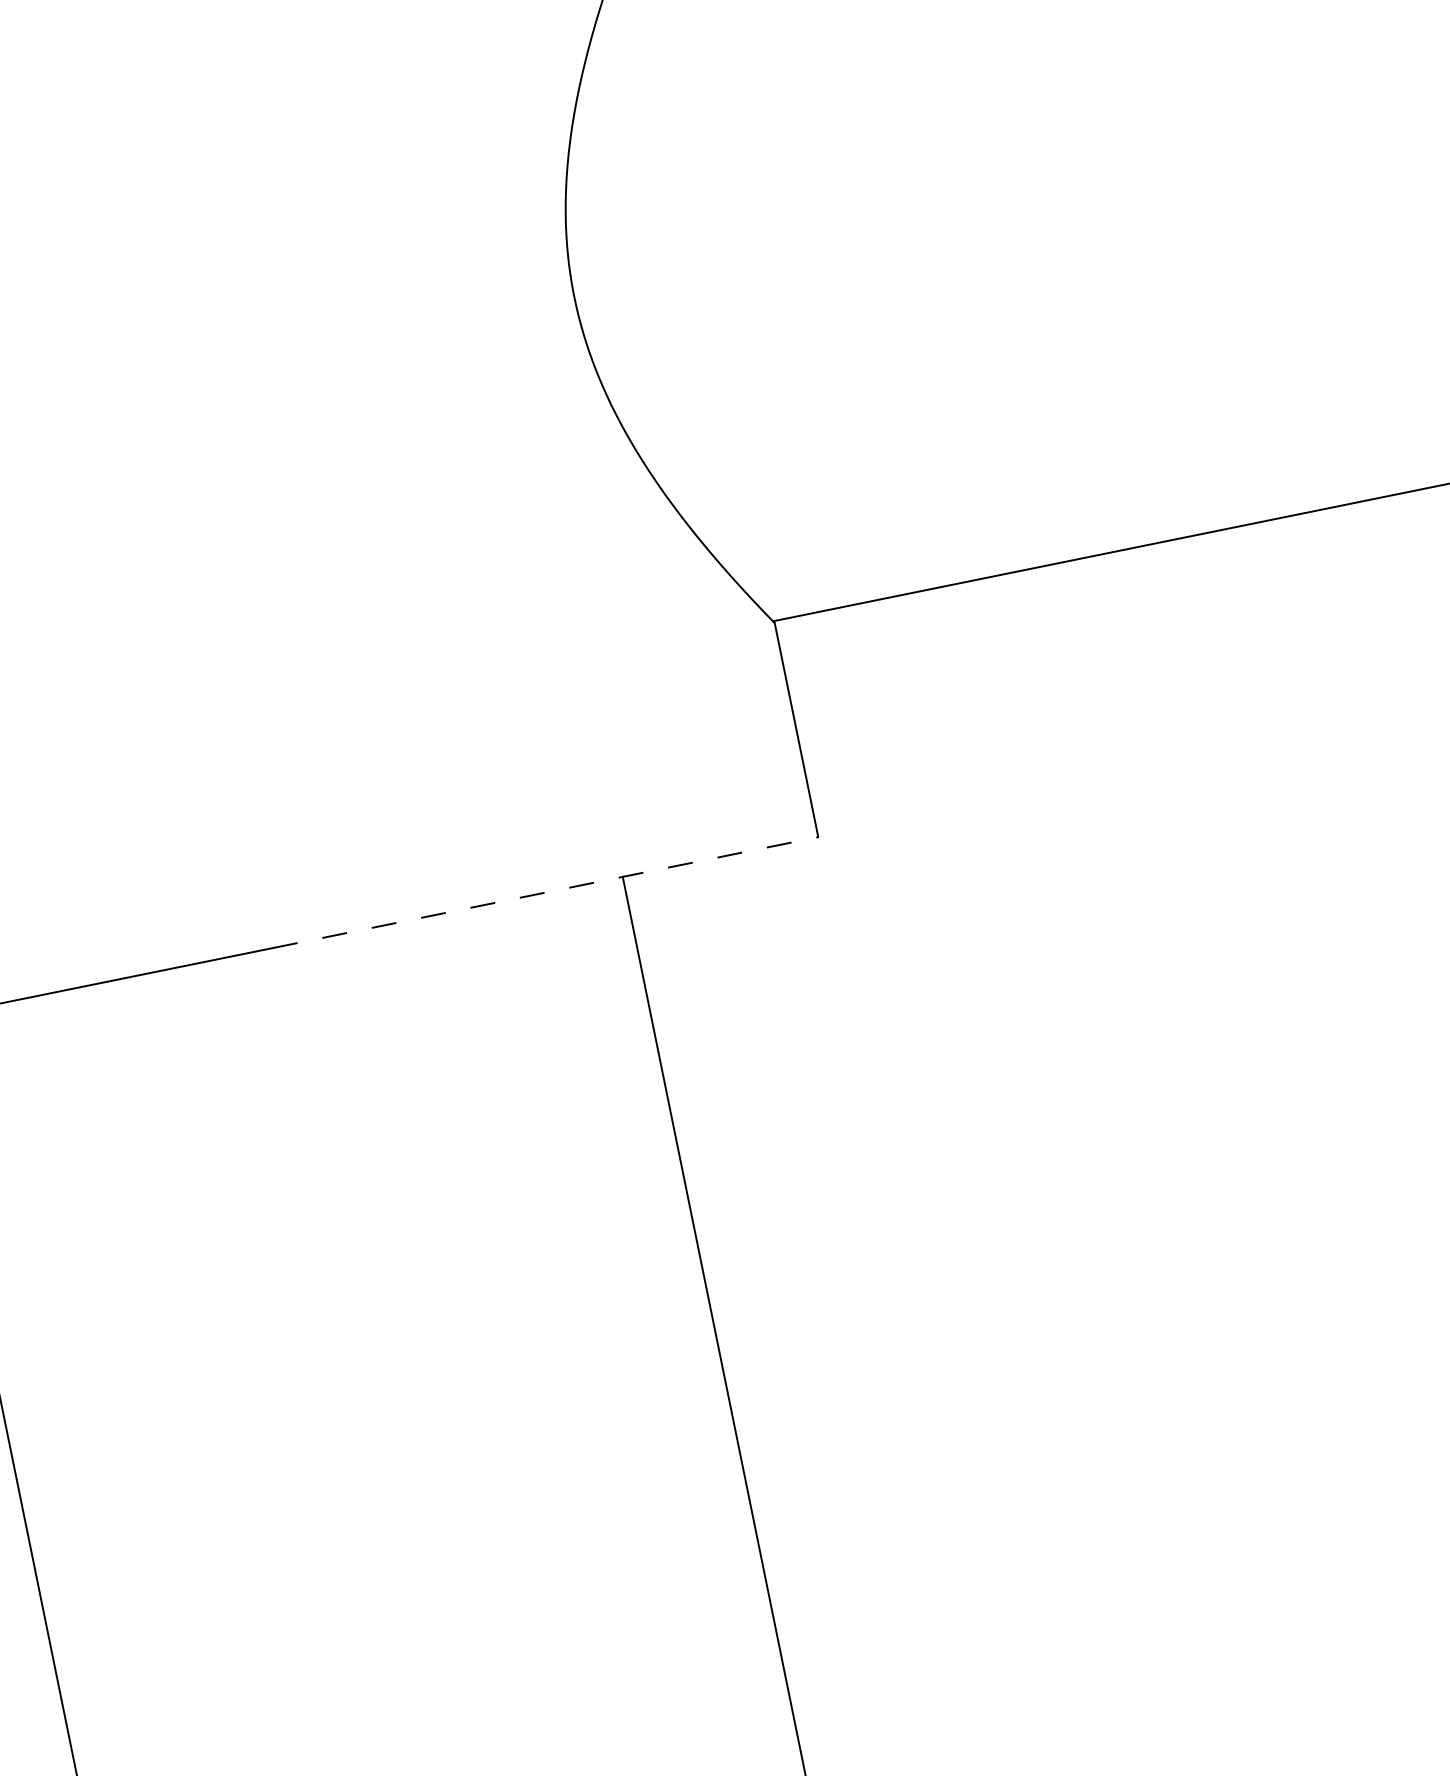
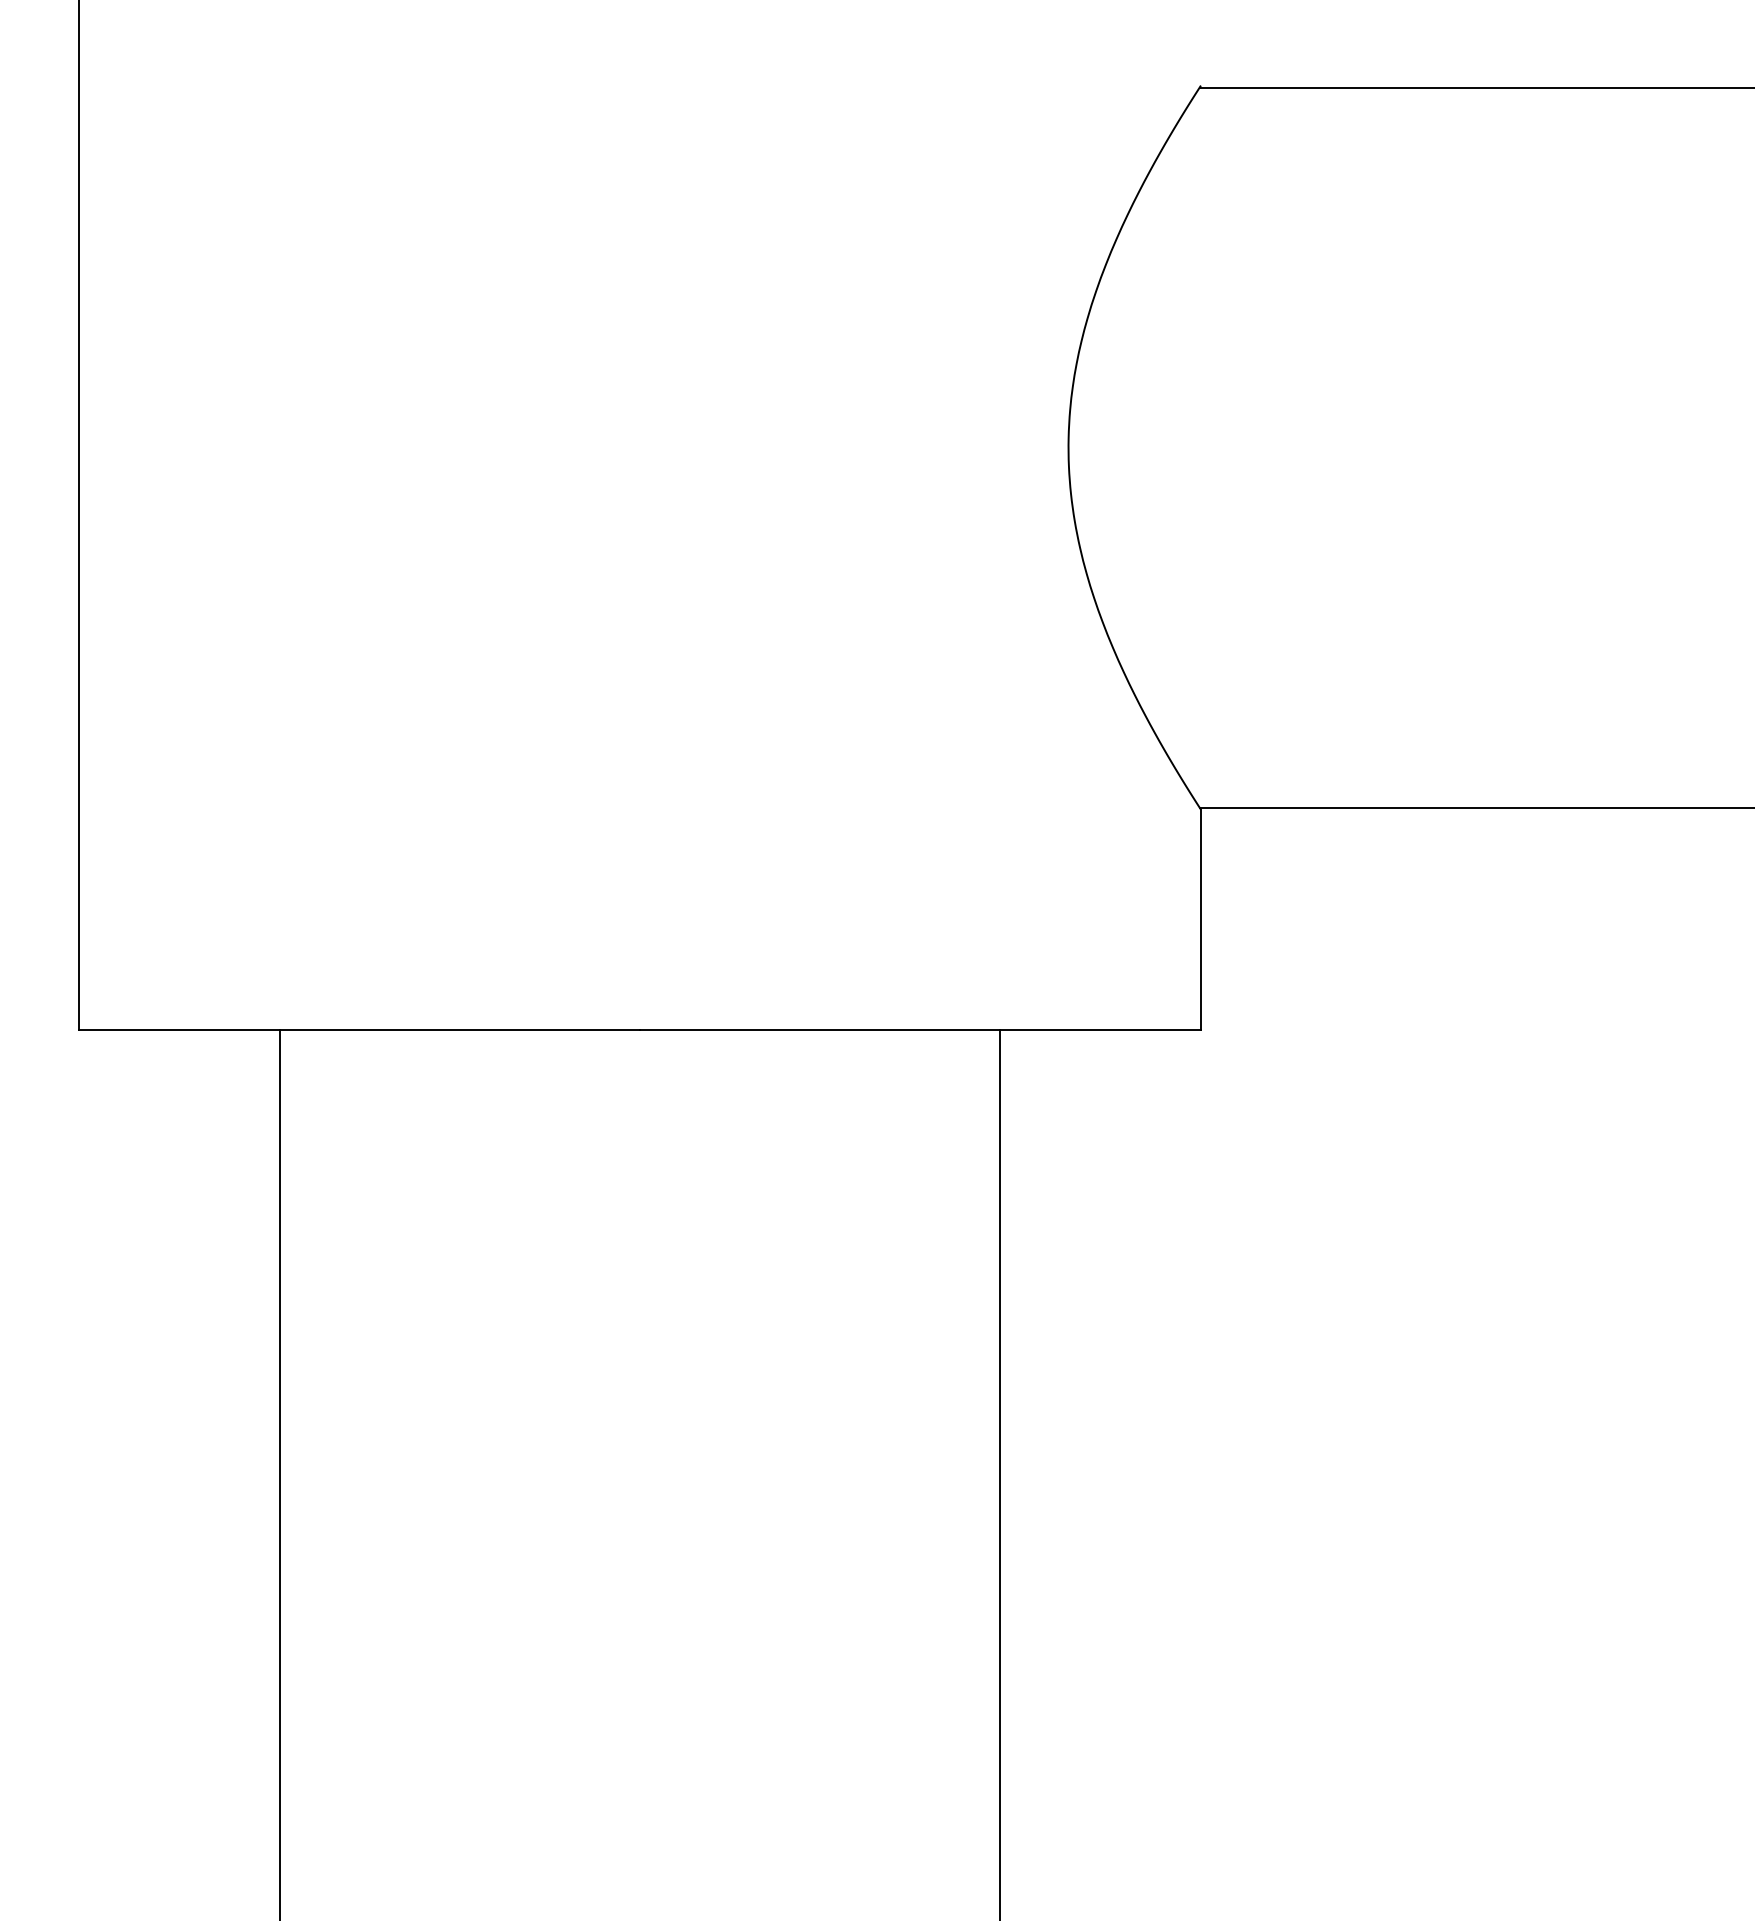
line: (545, 892) -> (920, 1029), dashed -> solid

